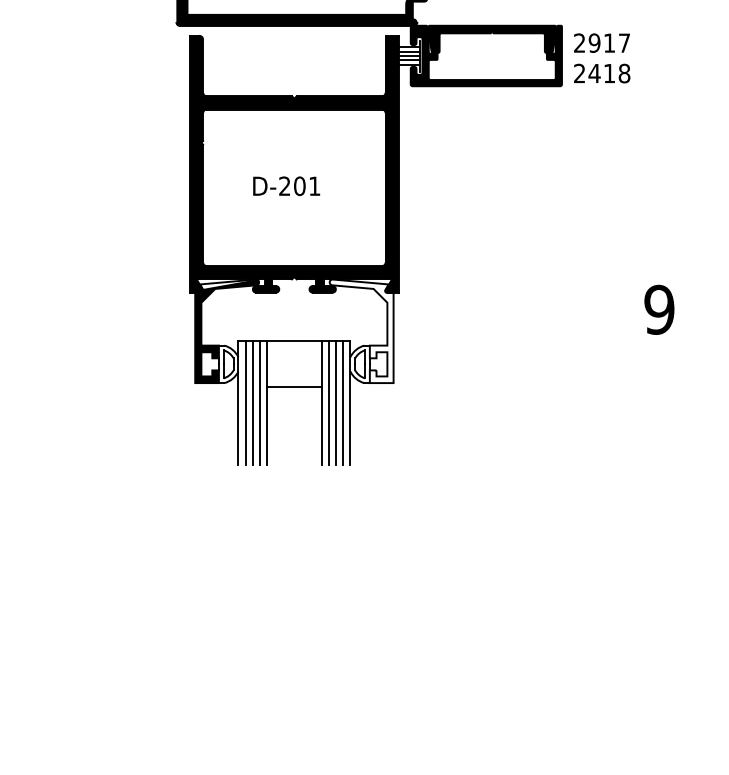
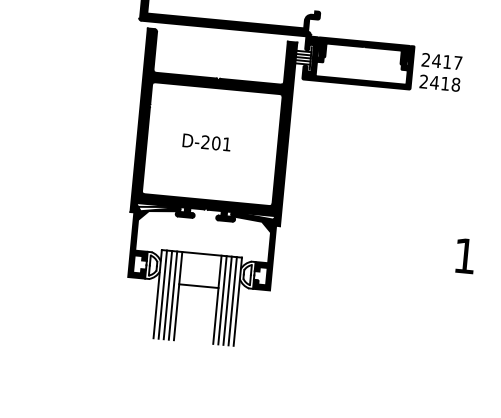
text: (594, 42) -> (436, 60), 2917 -> 2417
text: (659, 309) -> (465, 255), 9 -> 1
fill: (361, 331) -> (250, 251), added

